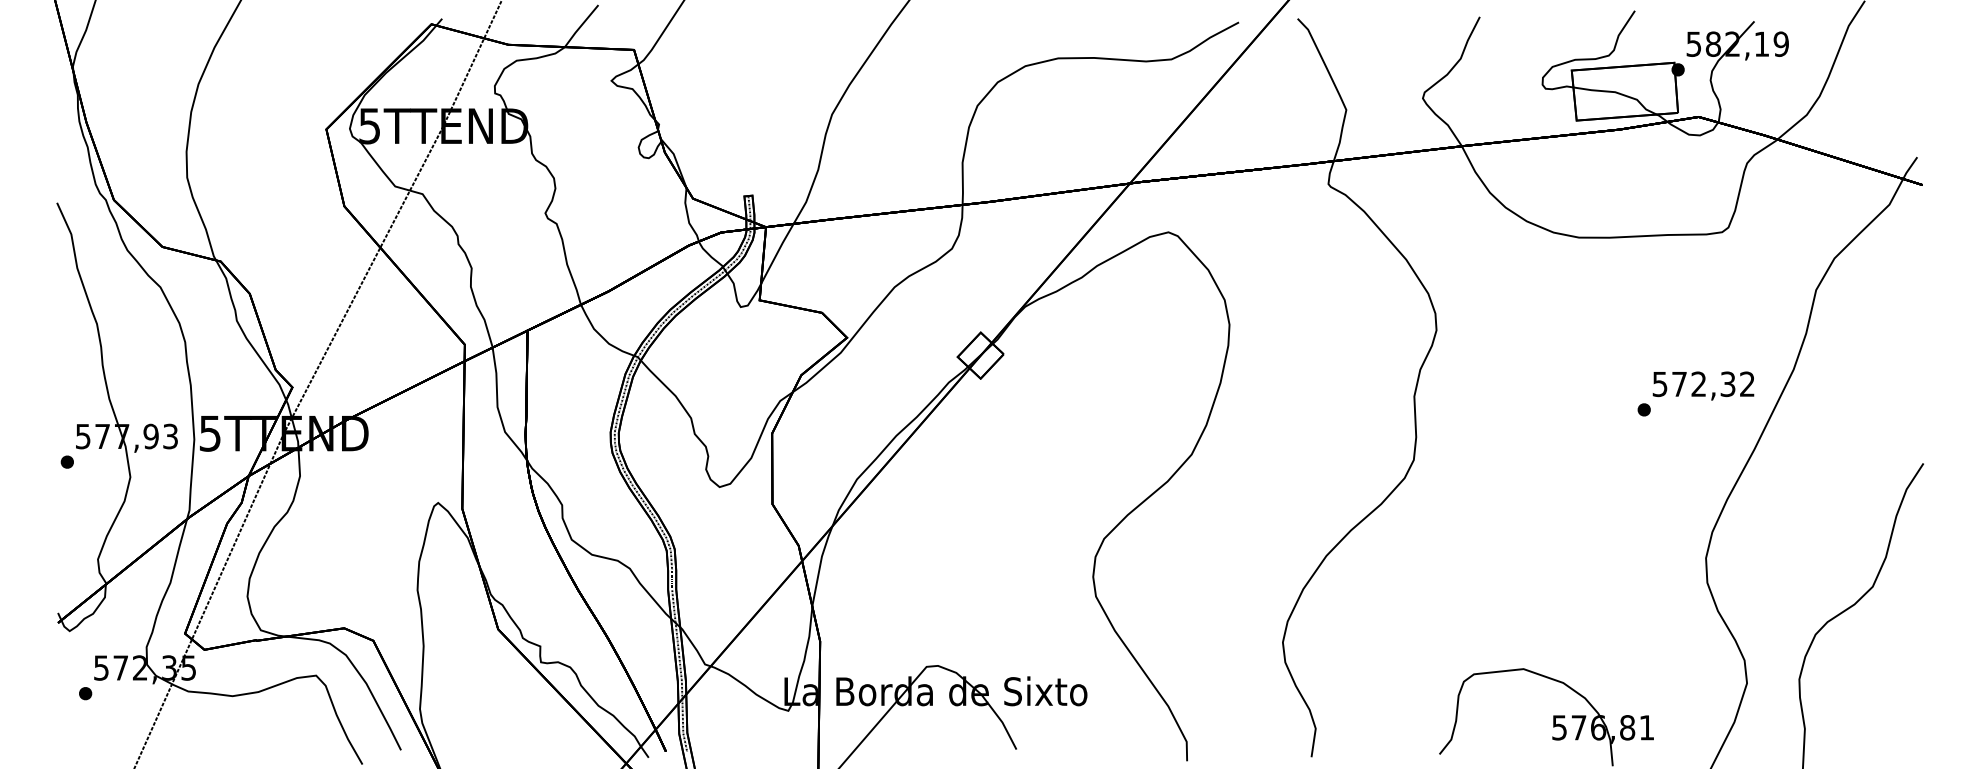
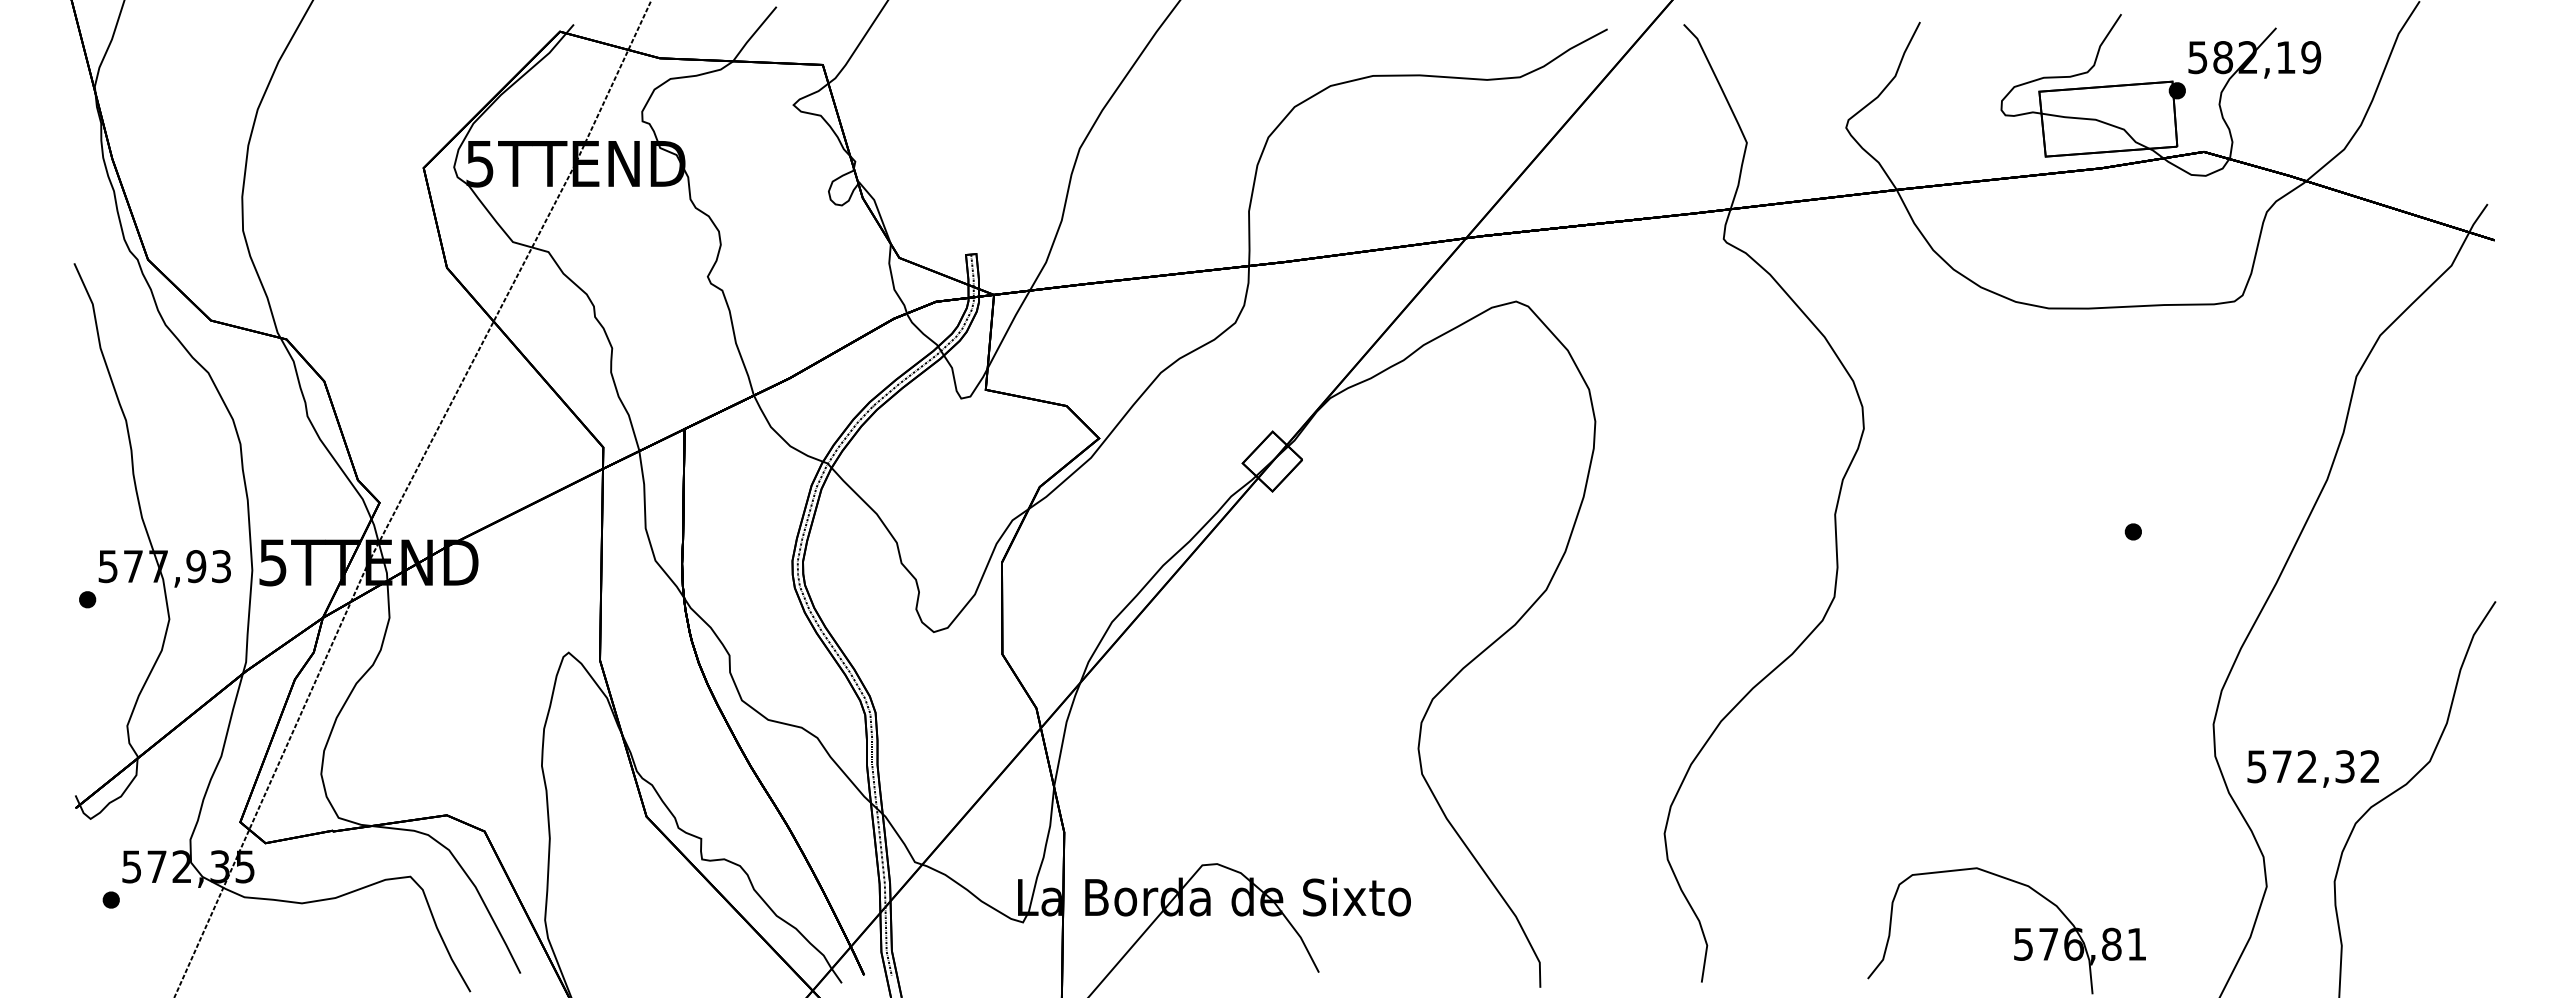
text: (1702, 385) -> (2312, 768), moved

